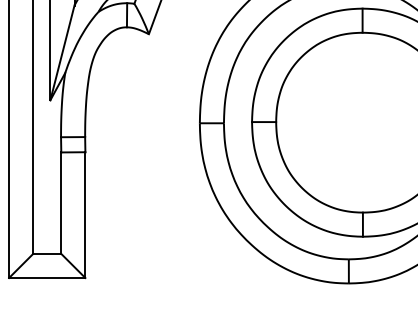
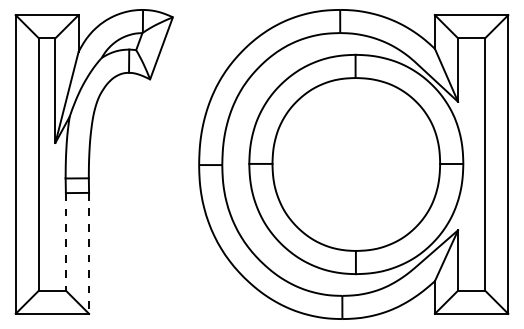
line: (60, 202) -> (65, 241), solid -> dashed
line: (85, 215) -> (89, 253), solid -> dashed

